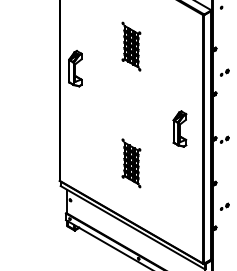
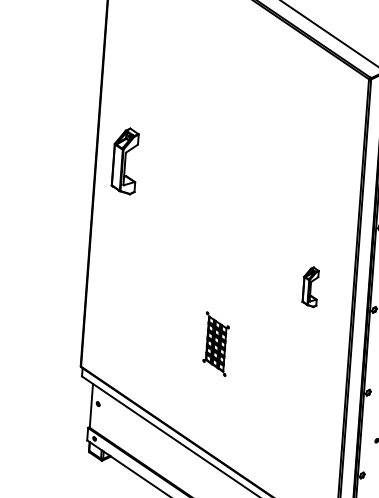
part: (131, 46) -> (232, 127), removed
part: (179, 128) -> (309, 286), size x0.6
part: (131, 163) -> (216, 344), size x0.7

